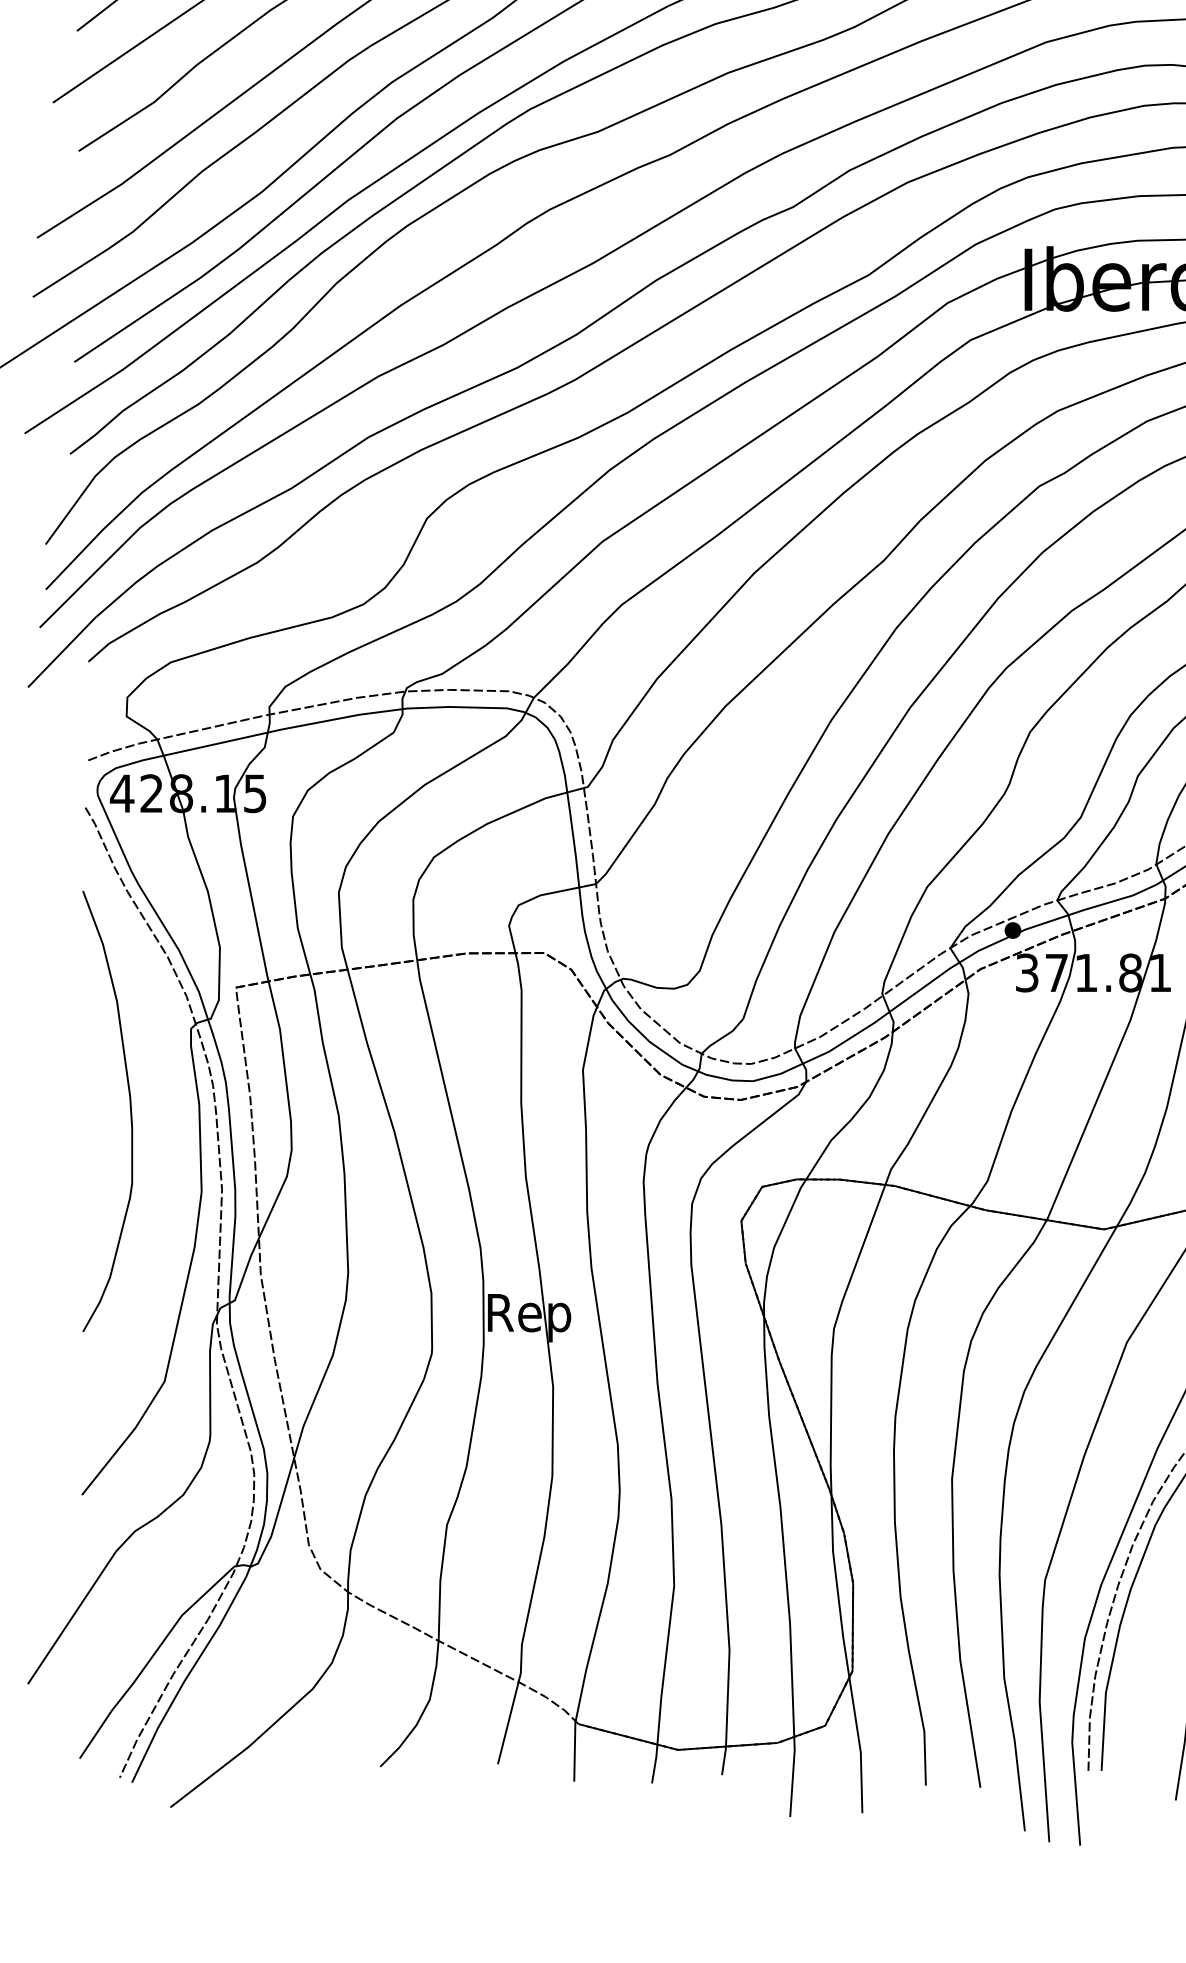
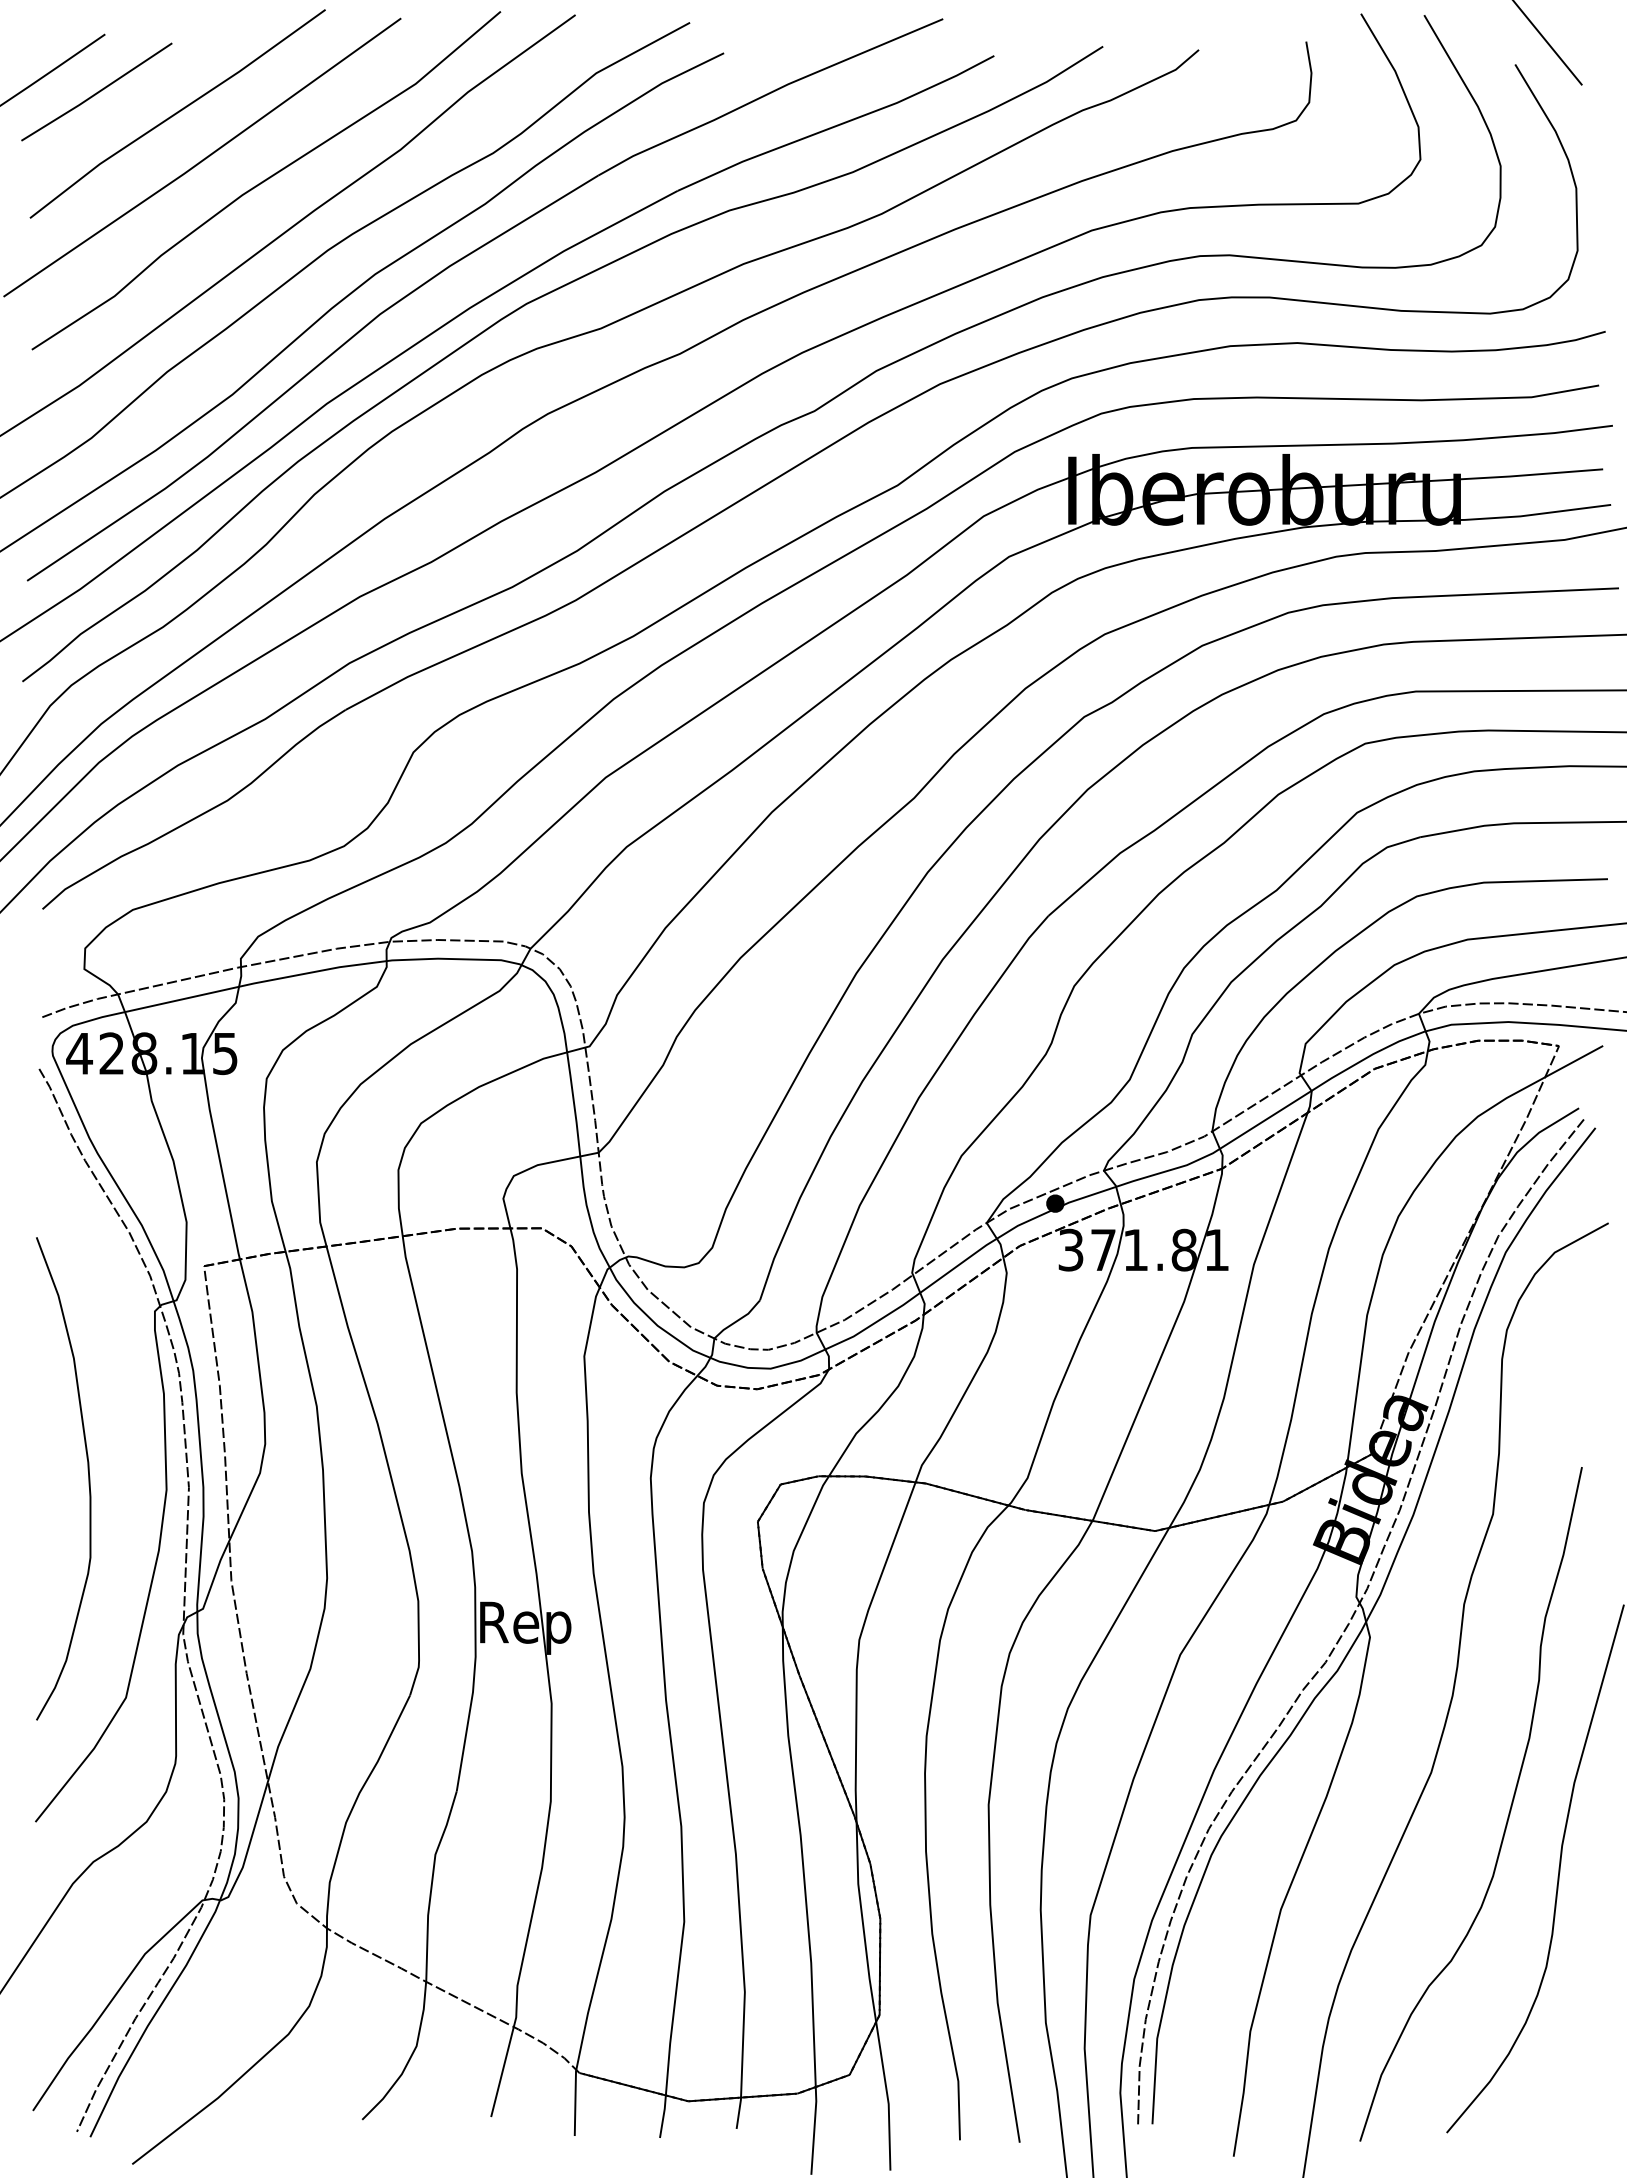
curve: (130, 1111) -> (88, 1478), moved

